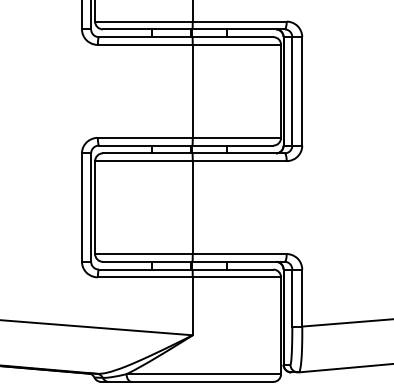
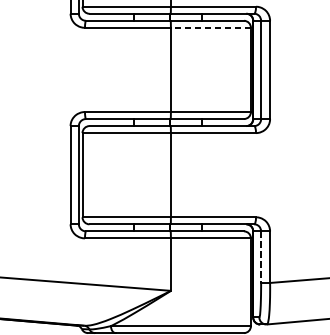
line: (236, 44) -> (210, 27), solid -> dashed
line: (292, 298) -> (261, 257), solid -> dashed

